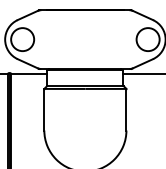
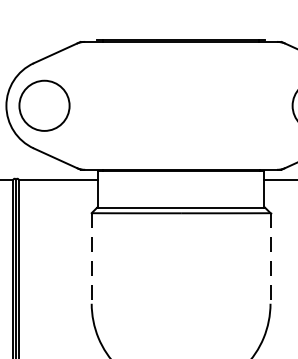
line: (44, 109) -> (92, 257), solid -> dashed
line: (126, 109) -> (270, 257), solid -> dashed

